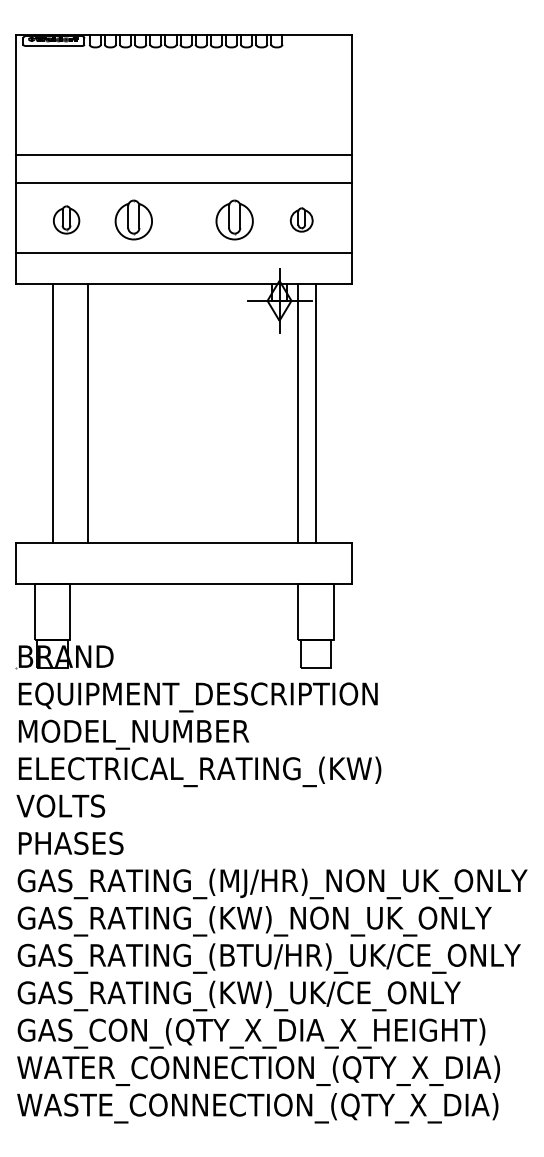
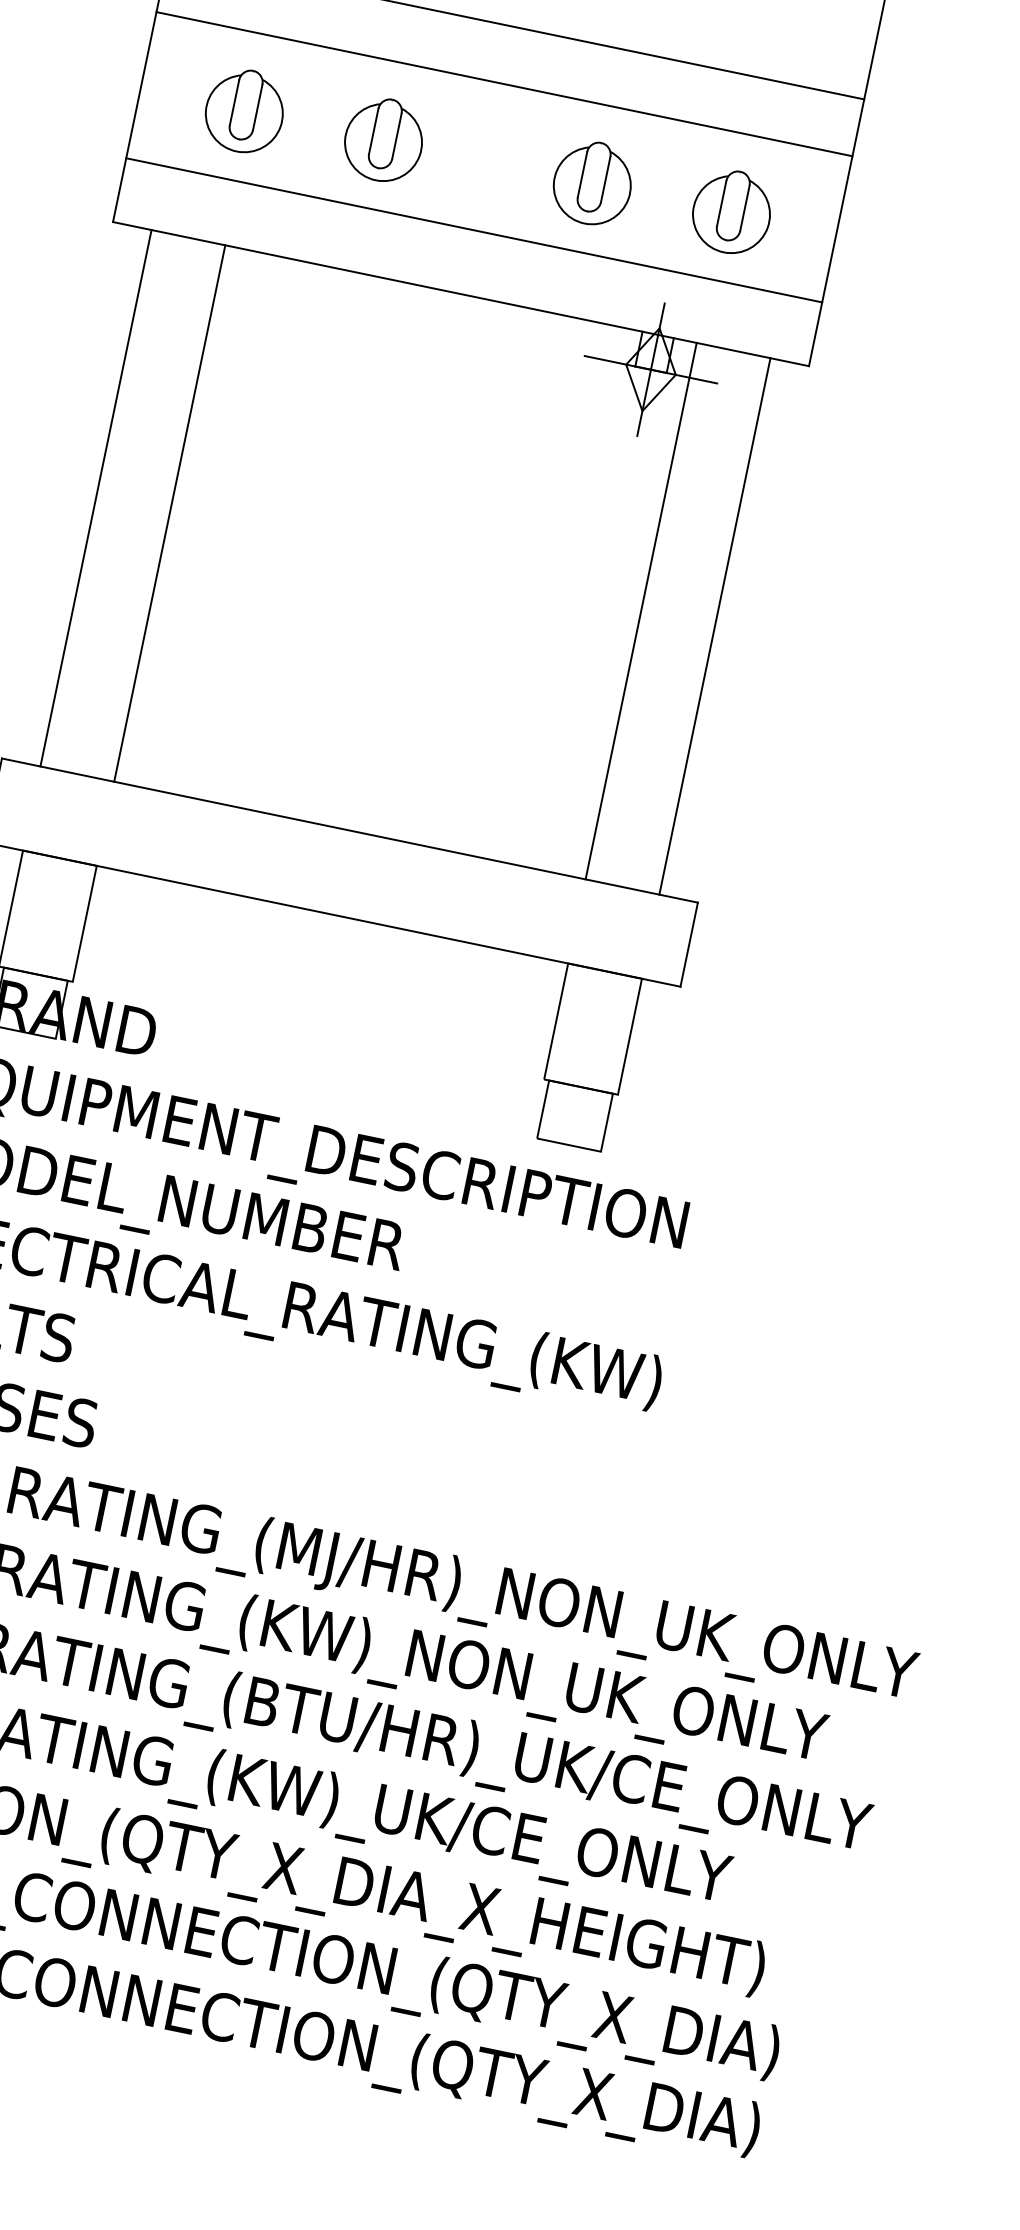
part: (66, 219) -> (244, 110), size x1.43
part: (301, 219) -> (731, 210), size x1.67
line: (52, 413) -> (95, 497), moved
line: (88, 413) -> (170, 513), moved
line: (315, 413) -> (714, 626), moved

